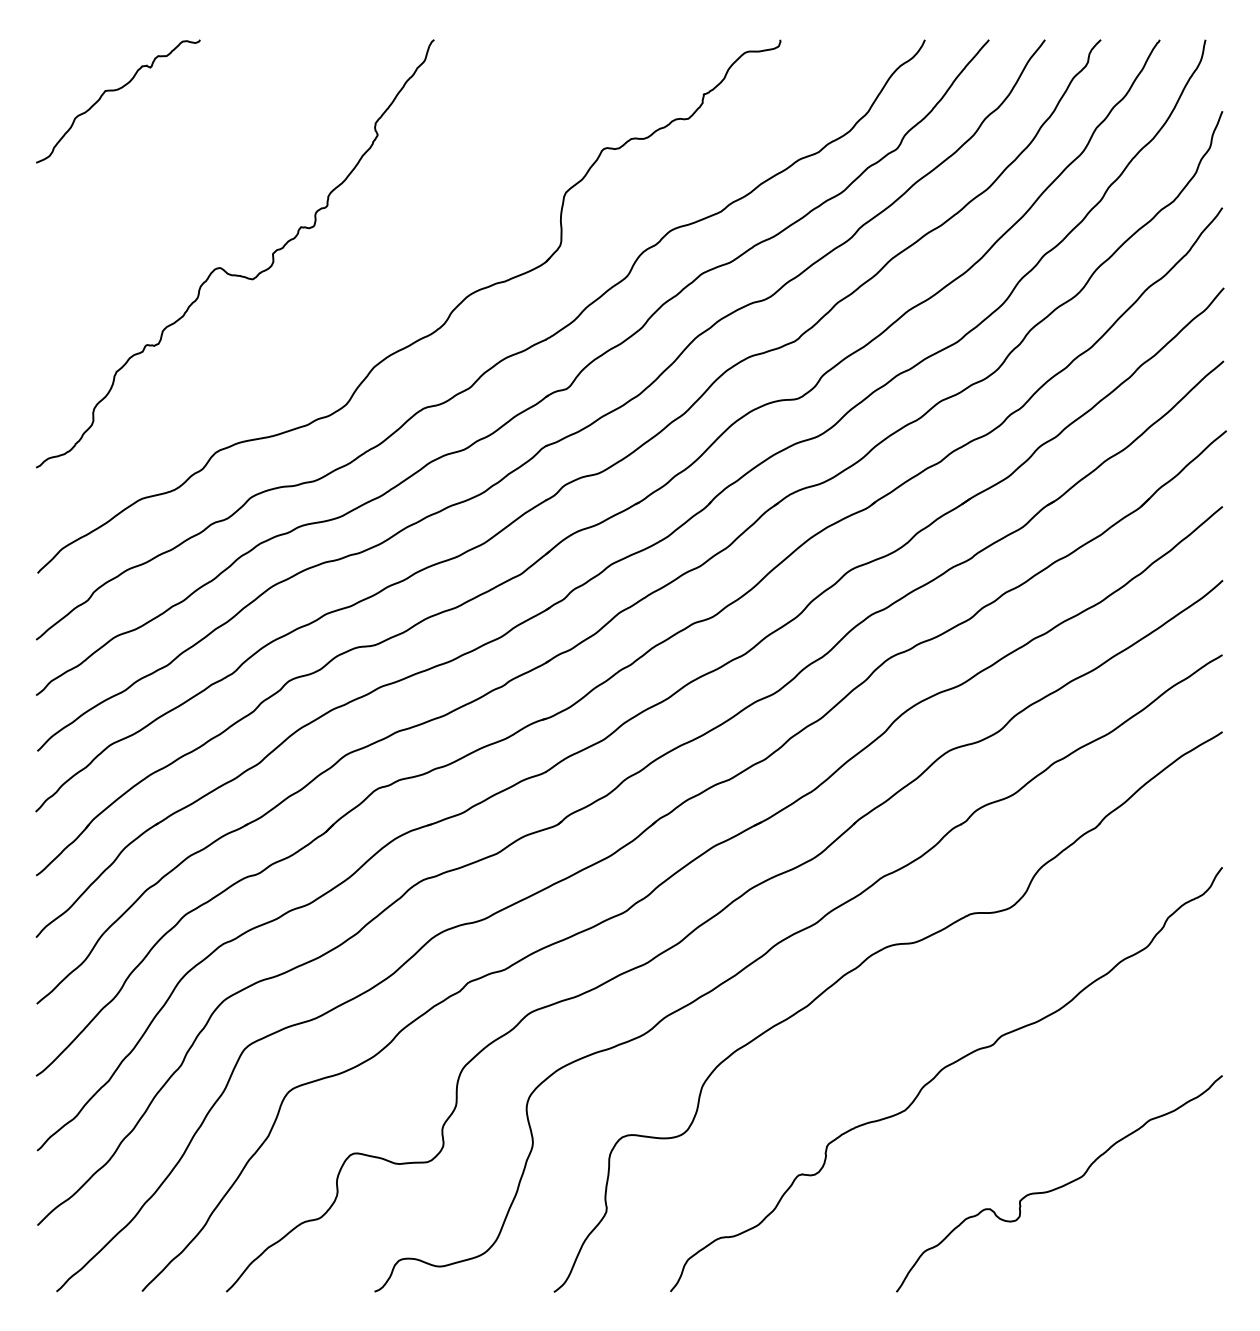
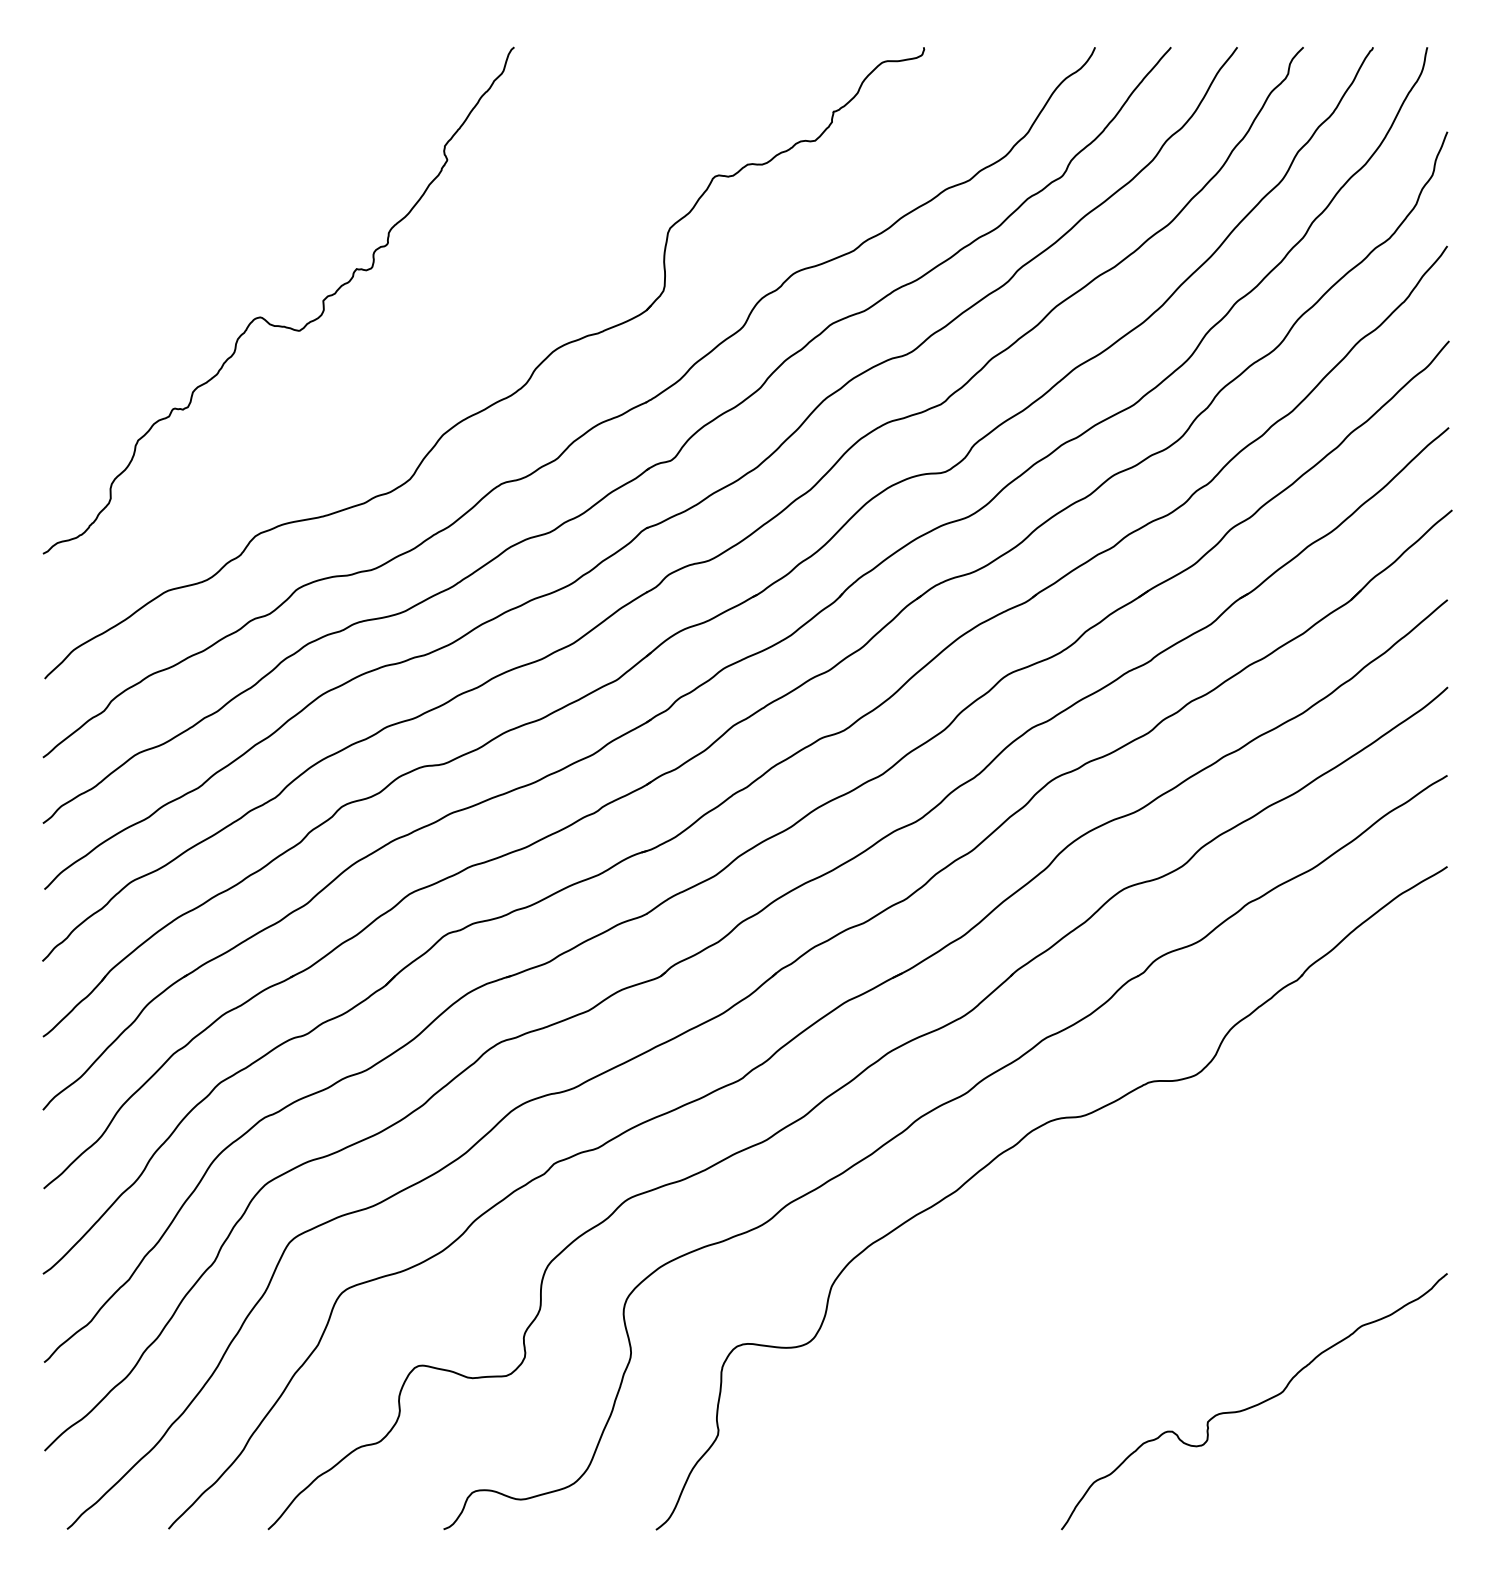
curve: (117, 90) -> (139, 107), removed
curve: (940, 1072) -> (1113, 1269), removed

